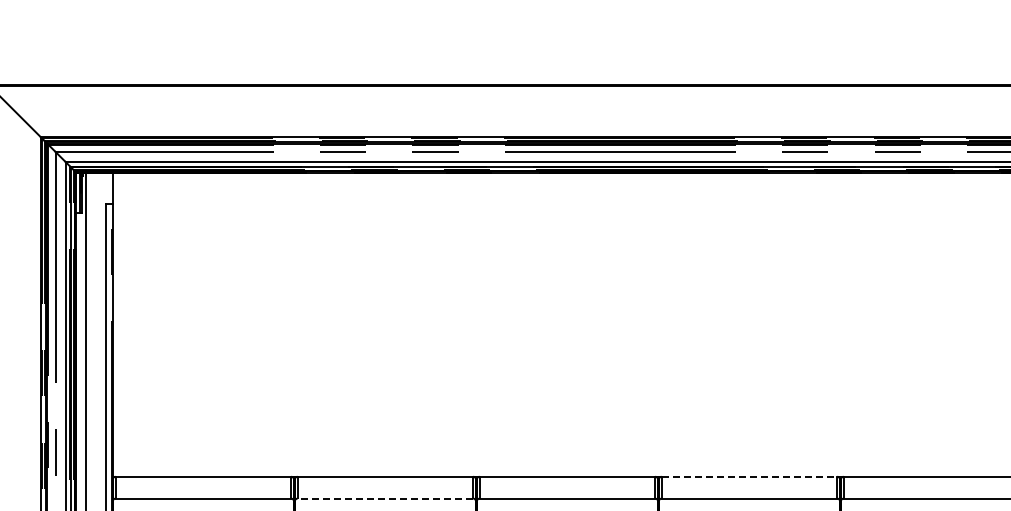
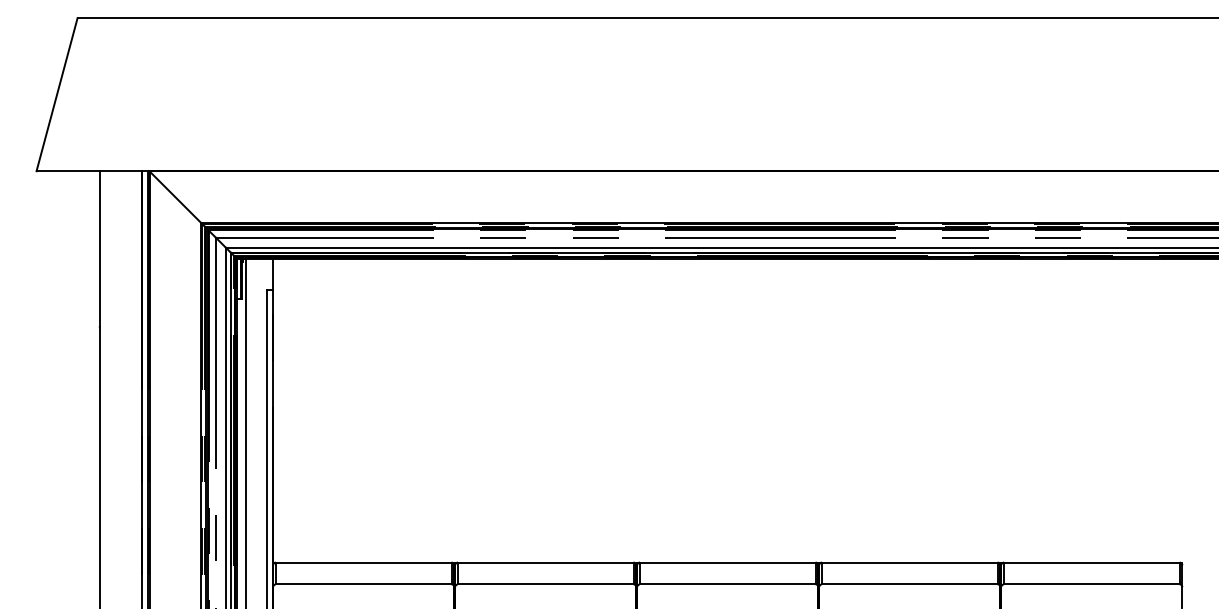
line: (749, 476) -> (909, 562), dashed -> solid
line: (385, 498) -> (545, 584), dashed -> solid

